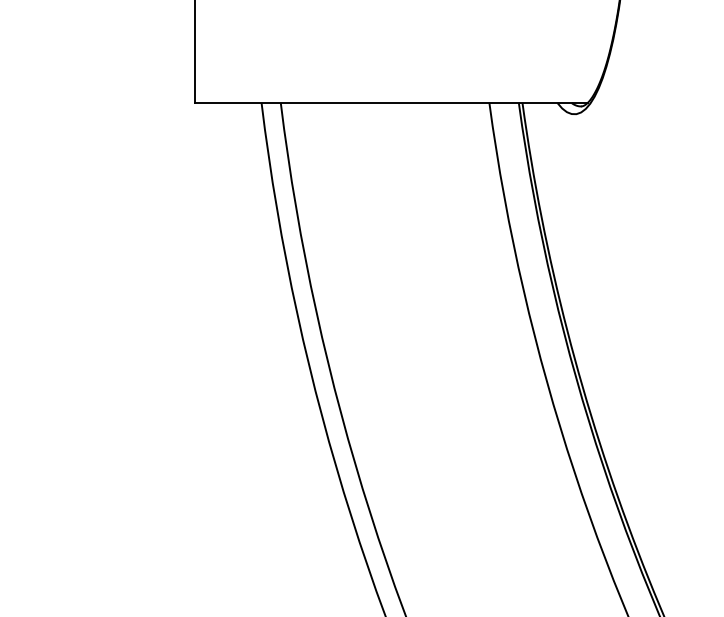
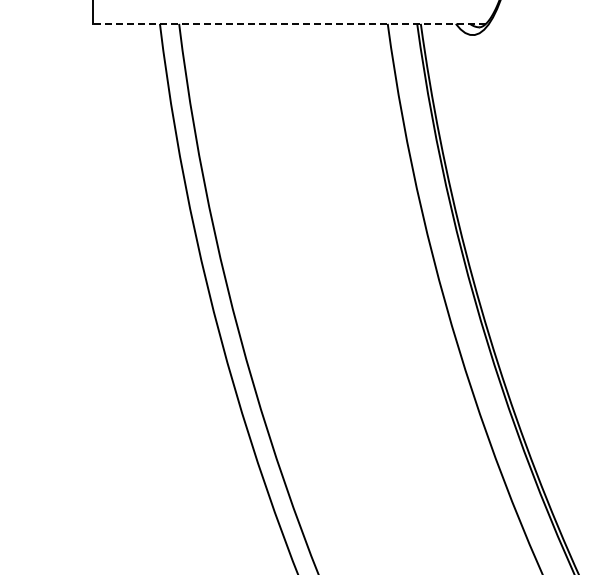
line: (390, 103) -> (288, 24), solid -> dashed

